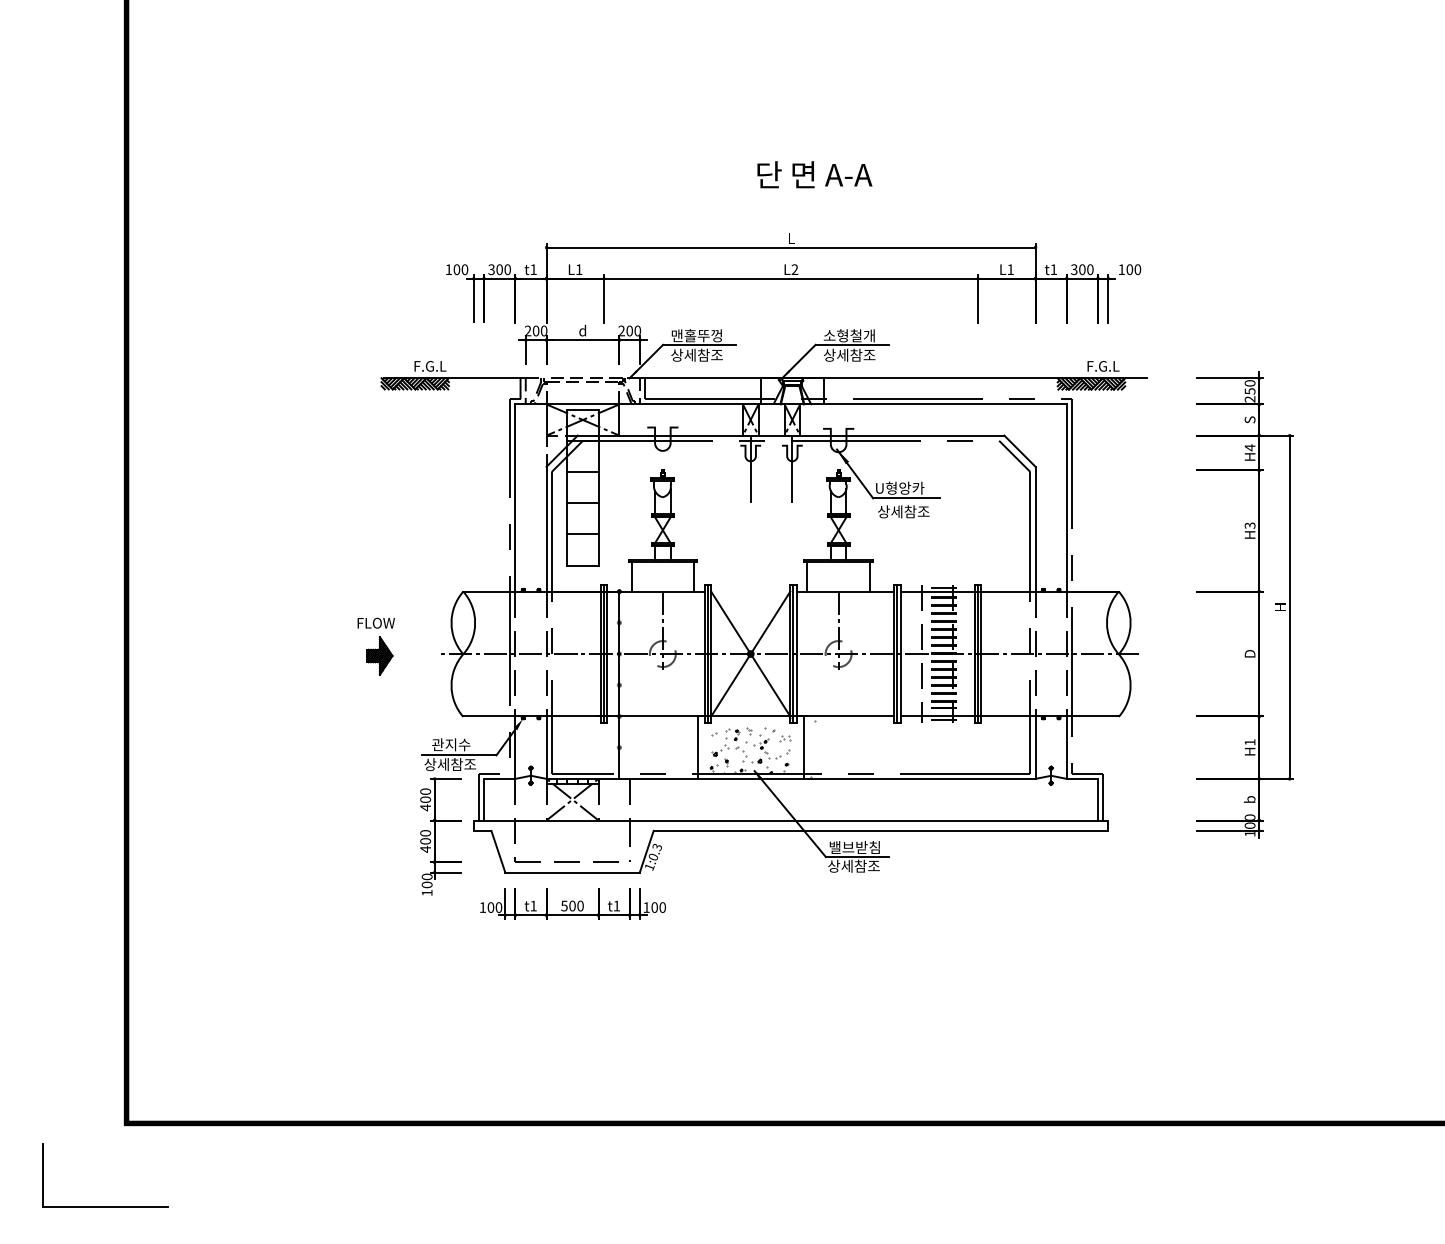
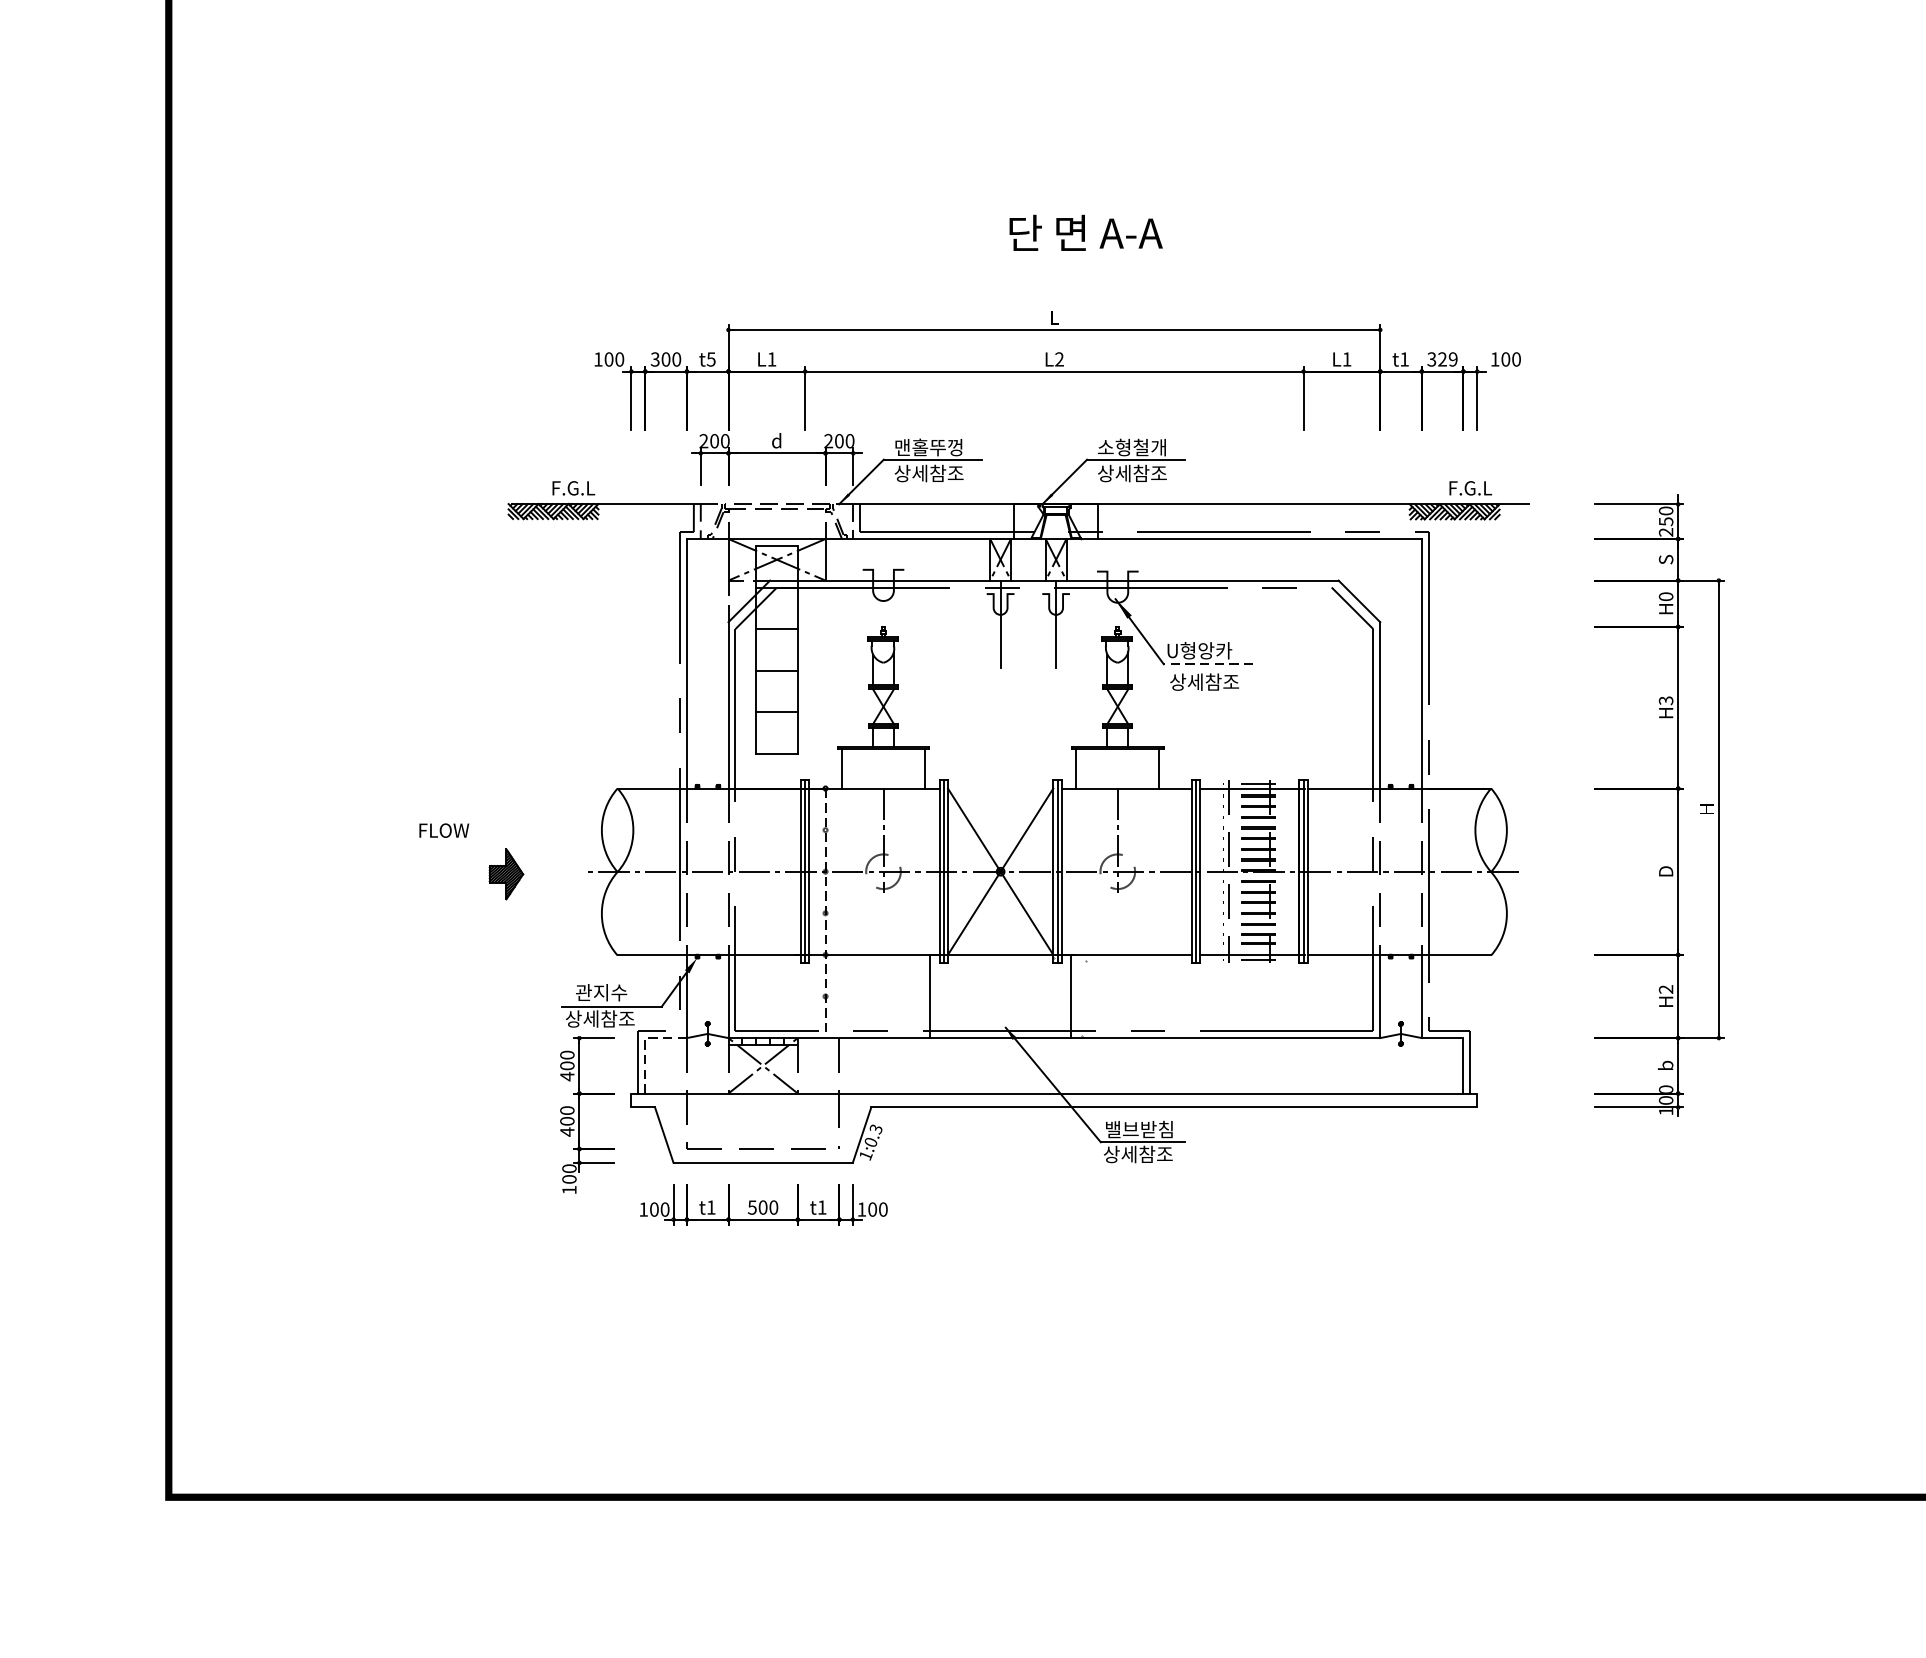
text: (533, 269) -> (711, 359), t1 -> t5
text: (1086, 269) -> (1448, 359), 300 -> 329
text: (1249, 447) -> (1665, 596), H4 -> H0
line: (906, 498) -> (1208, 664), solid -> dashed
text: (375, 622) -> (443, 829), moved
line: (619, 685) -> (825, 913), solid -> dashed
text: (1249, 742) -> (1665, 989), H1 -> H2
hatch: (750, 750) -> (1000, 1000), removed
line: (484, 783) -> (645, 1044), solid -> dashed
part: (105, 1206) -> (140, 1607), removed

